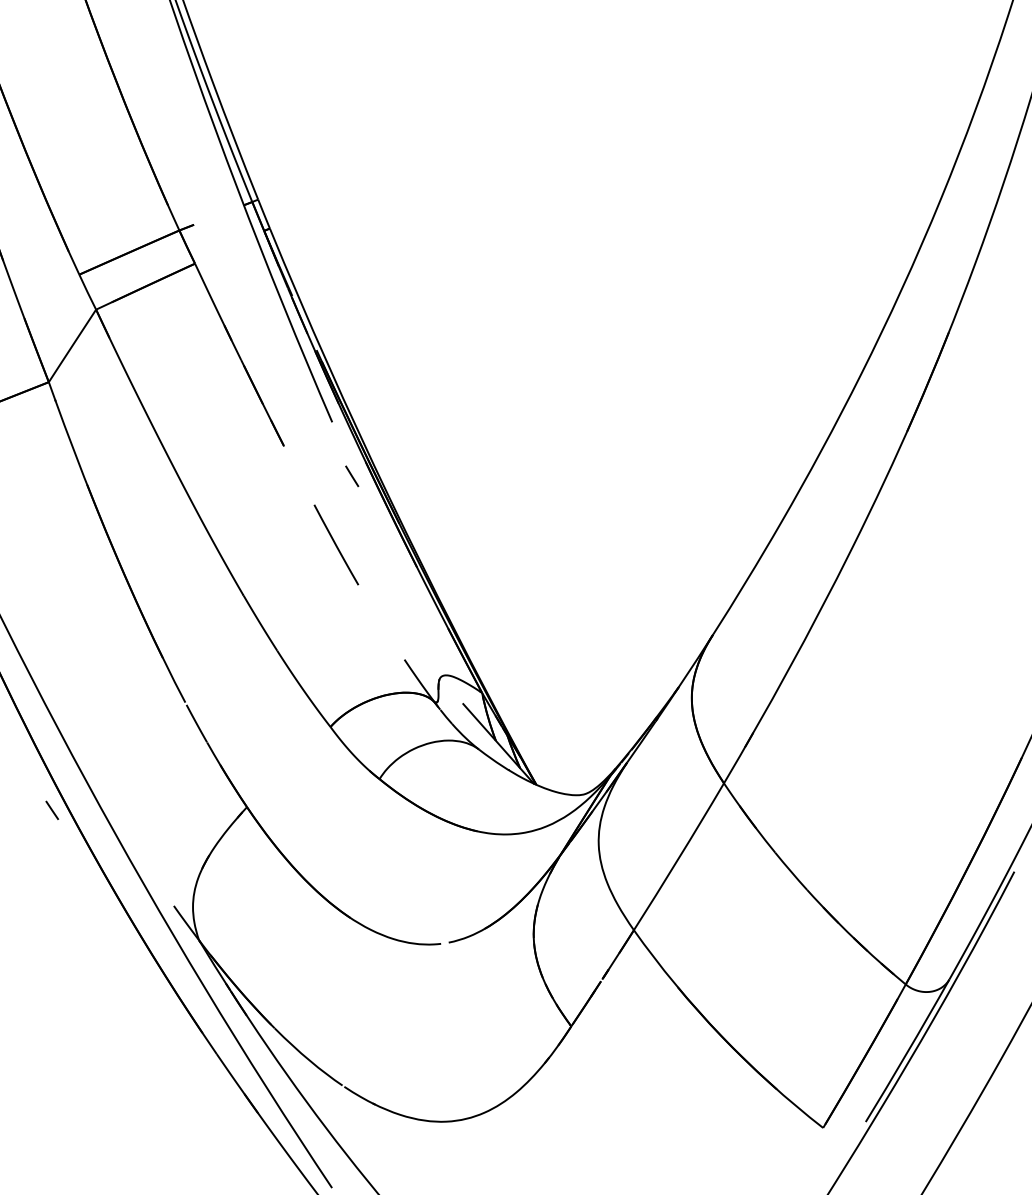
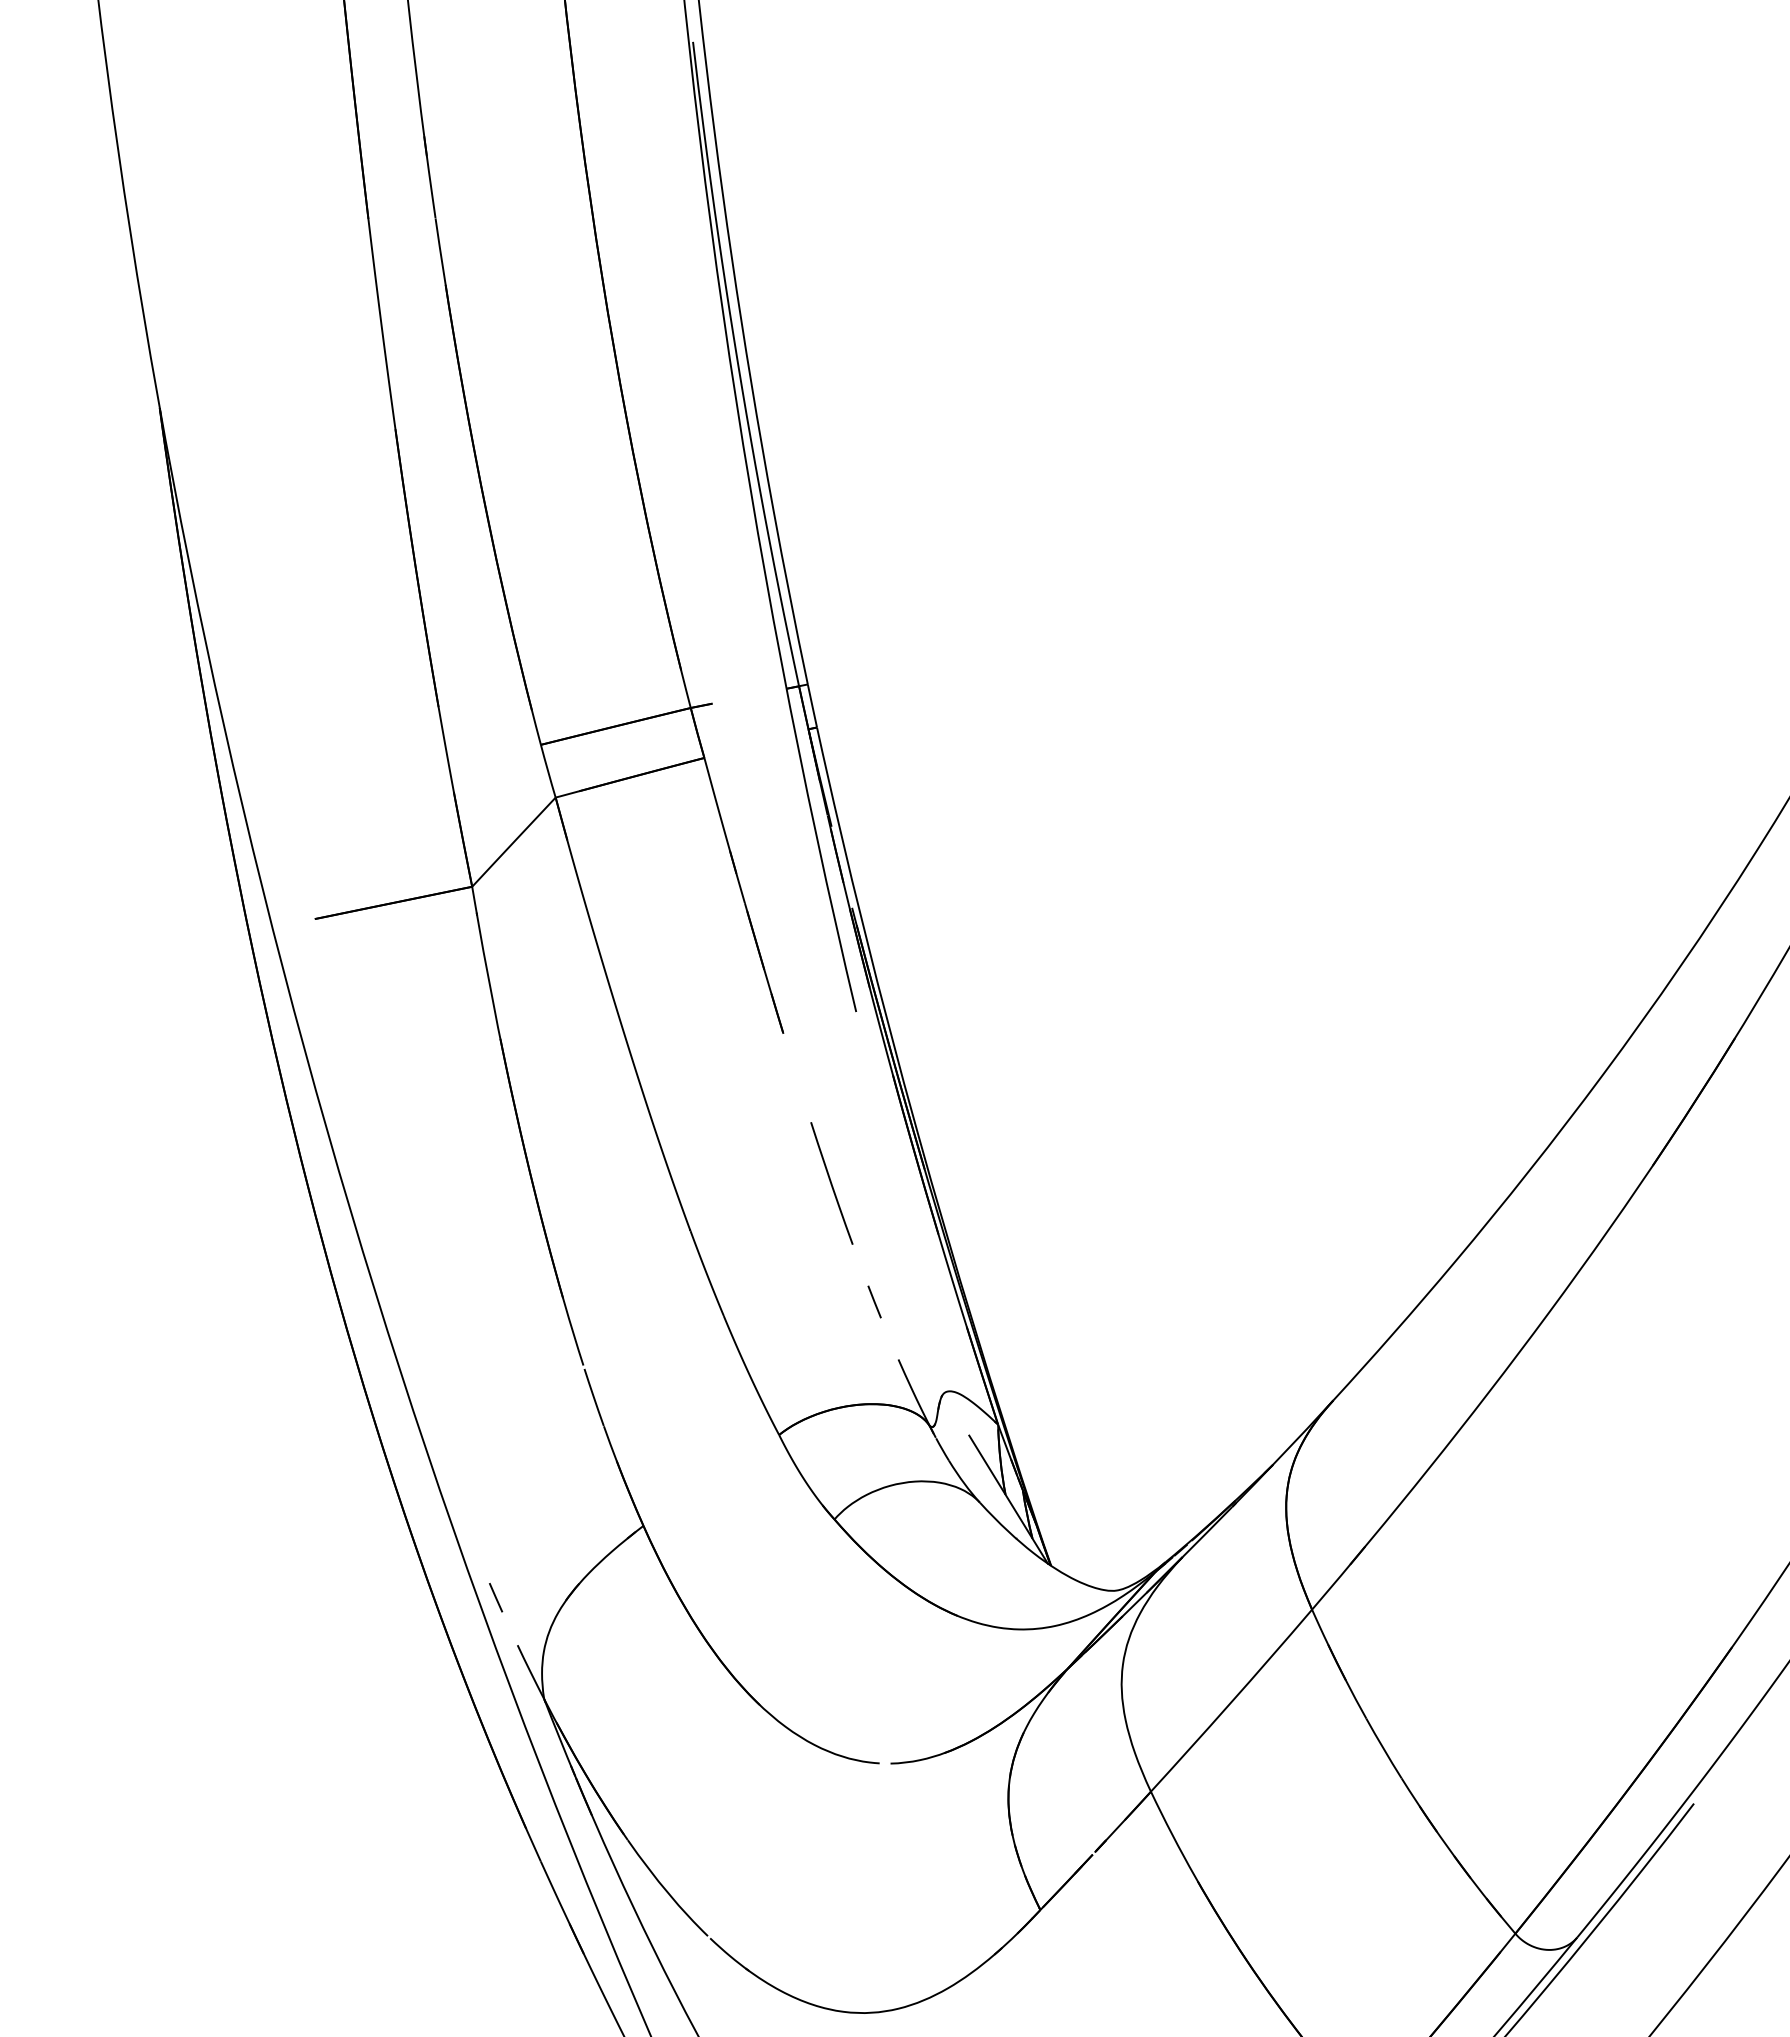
line: (352, 476) -> (874, 1301), moved
line: (52, 810) -> (496, 1597), moved

